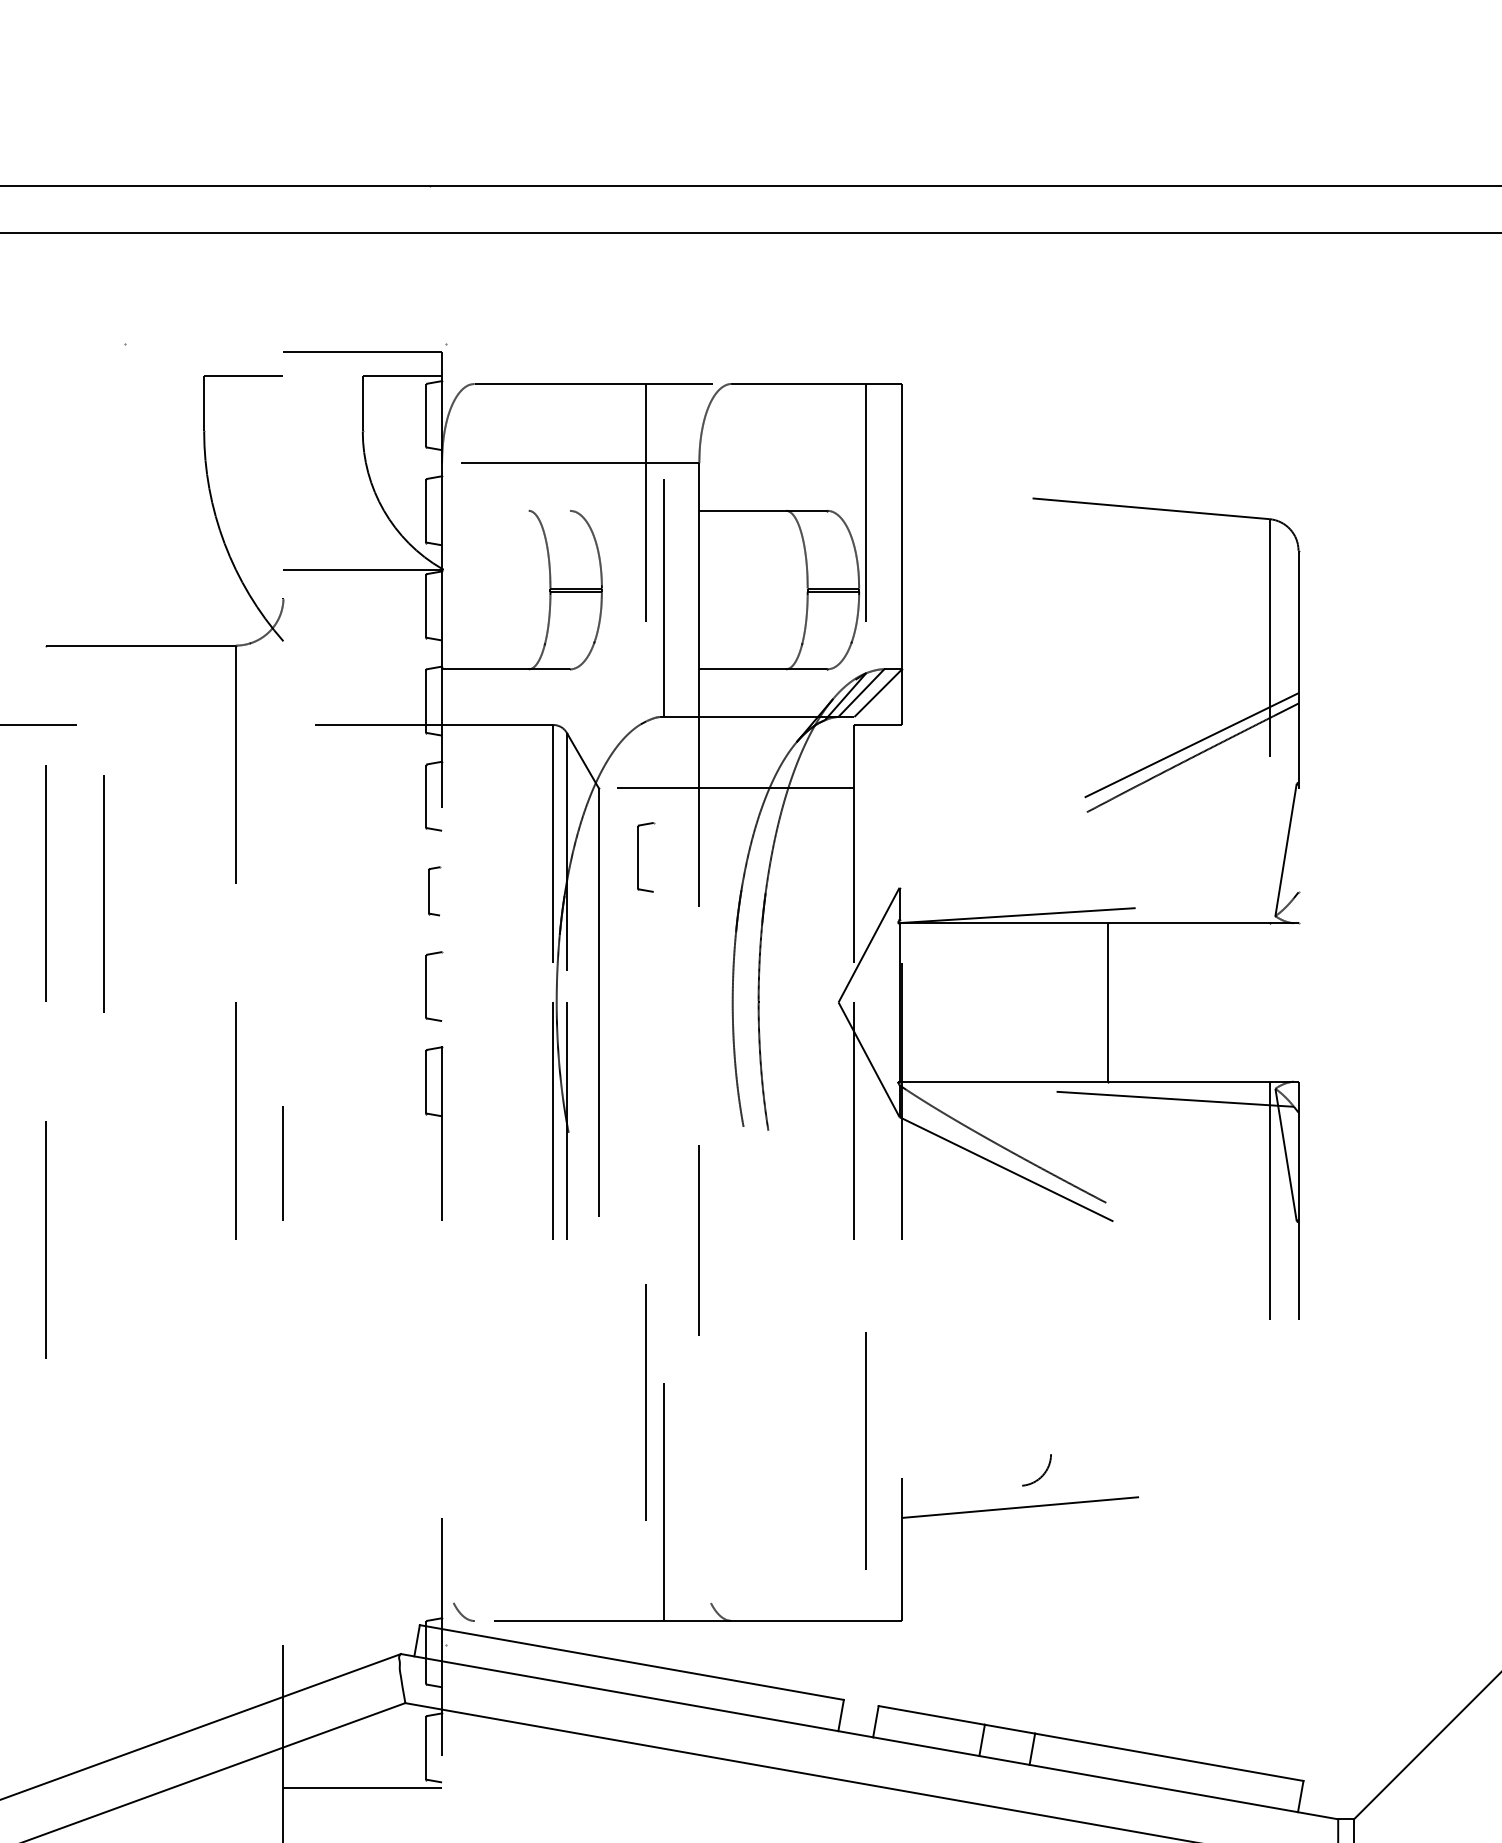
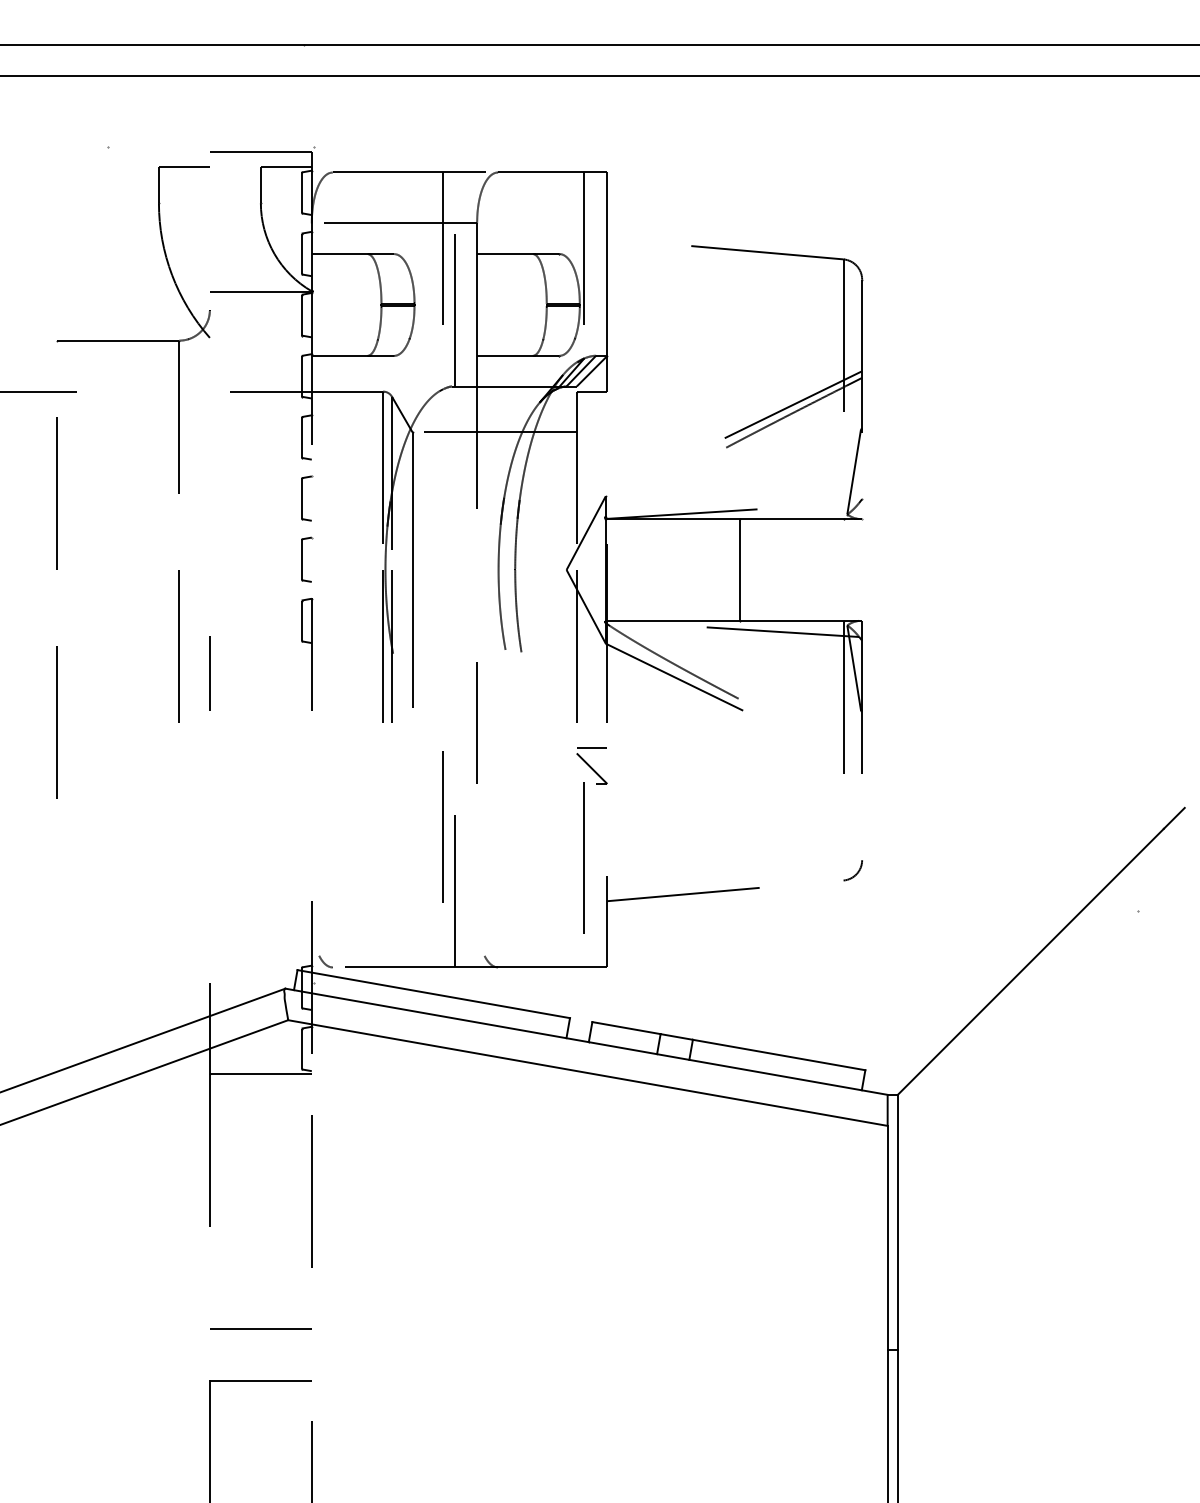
line: (505, 511) -> (352, 254), added
part: (646, 857) -> (443, 476), removed
part: (435, 891) -> (307, 498), size x1.43
line: (102, 894) -> (93, 500), removed
part: (877, 1306) -> (591, 765), added
part: (1036, 1470) -> (852, 870), moved

